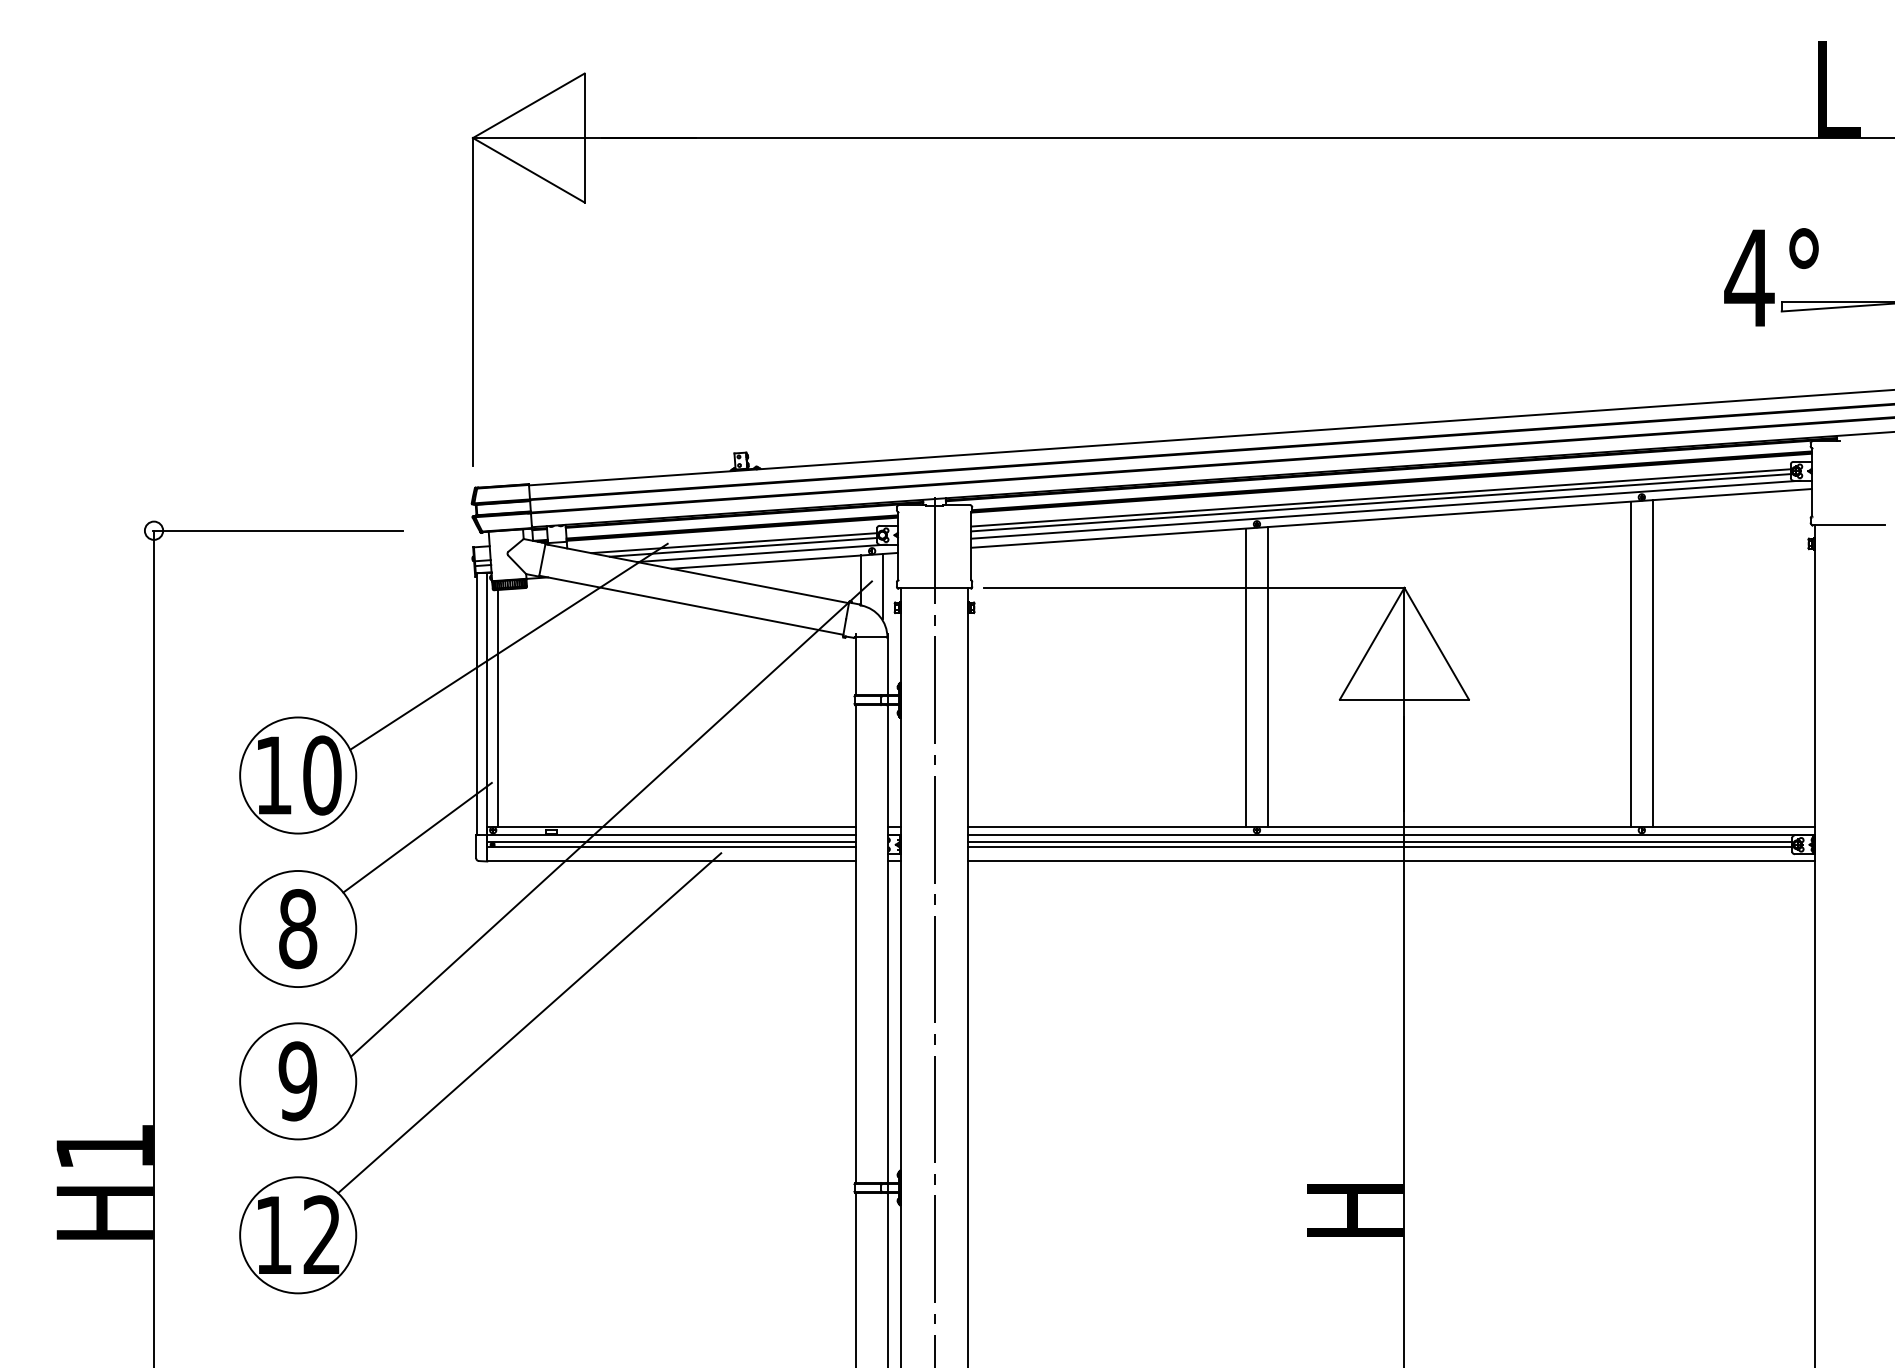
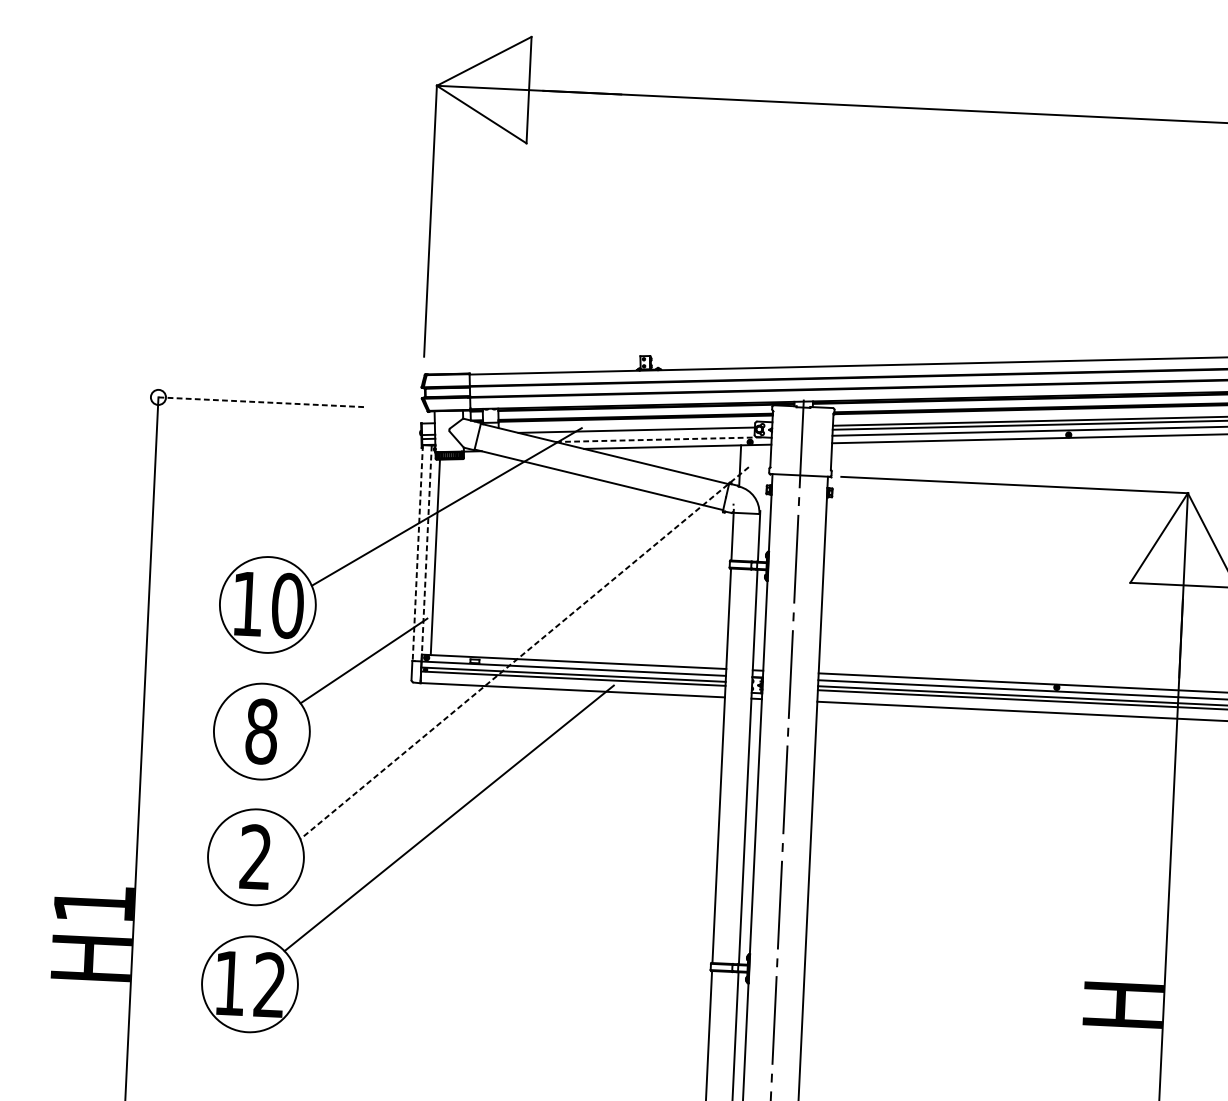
line: (278, 530) -> (261, 402), solid -> dashed
line: (743, 547) -> (644, 434), removed
line: (762, 553) -> (659, 439), solid -> dashed
line: (882, 586) -> (757, 471), removed
line: (1267, 676) -> (1071, 560), removed
line: (1246, 677) -> (1054, 561), removed
line: (476, 704) -> (417, 553), solid -> dashed
line: (487, 704) -> (426, 553), solid -> dashed
line: (611, 819) -> (524, 653), solid -> dashed
text: (297, 1081) -> (255, 857), 9 -> 2

